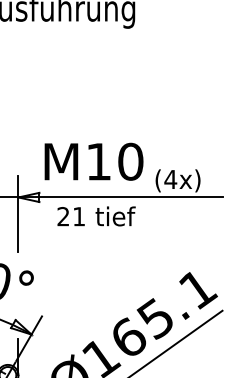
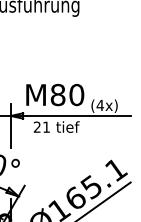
text: (97, 160) -> (57, 94), M10 -> M80

